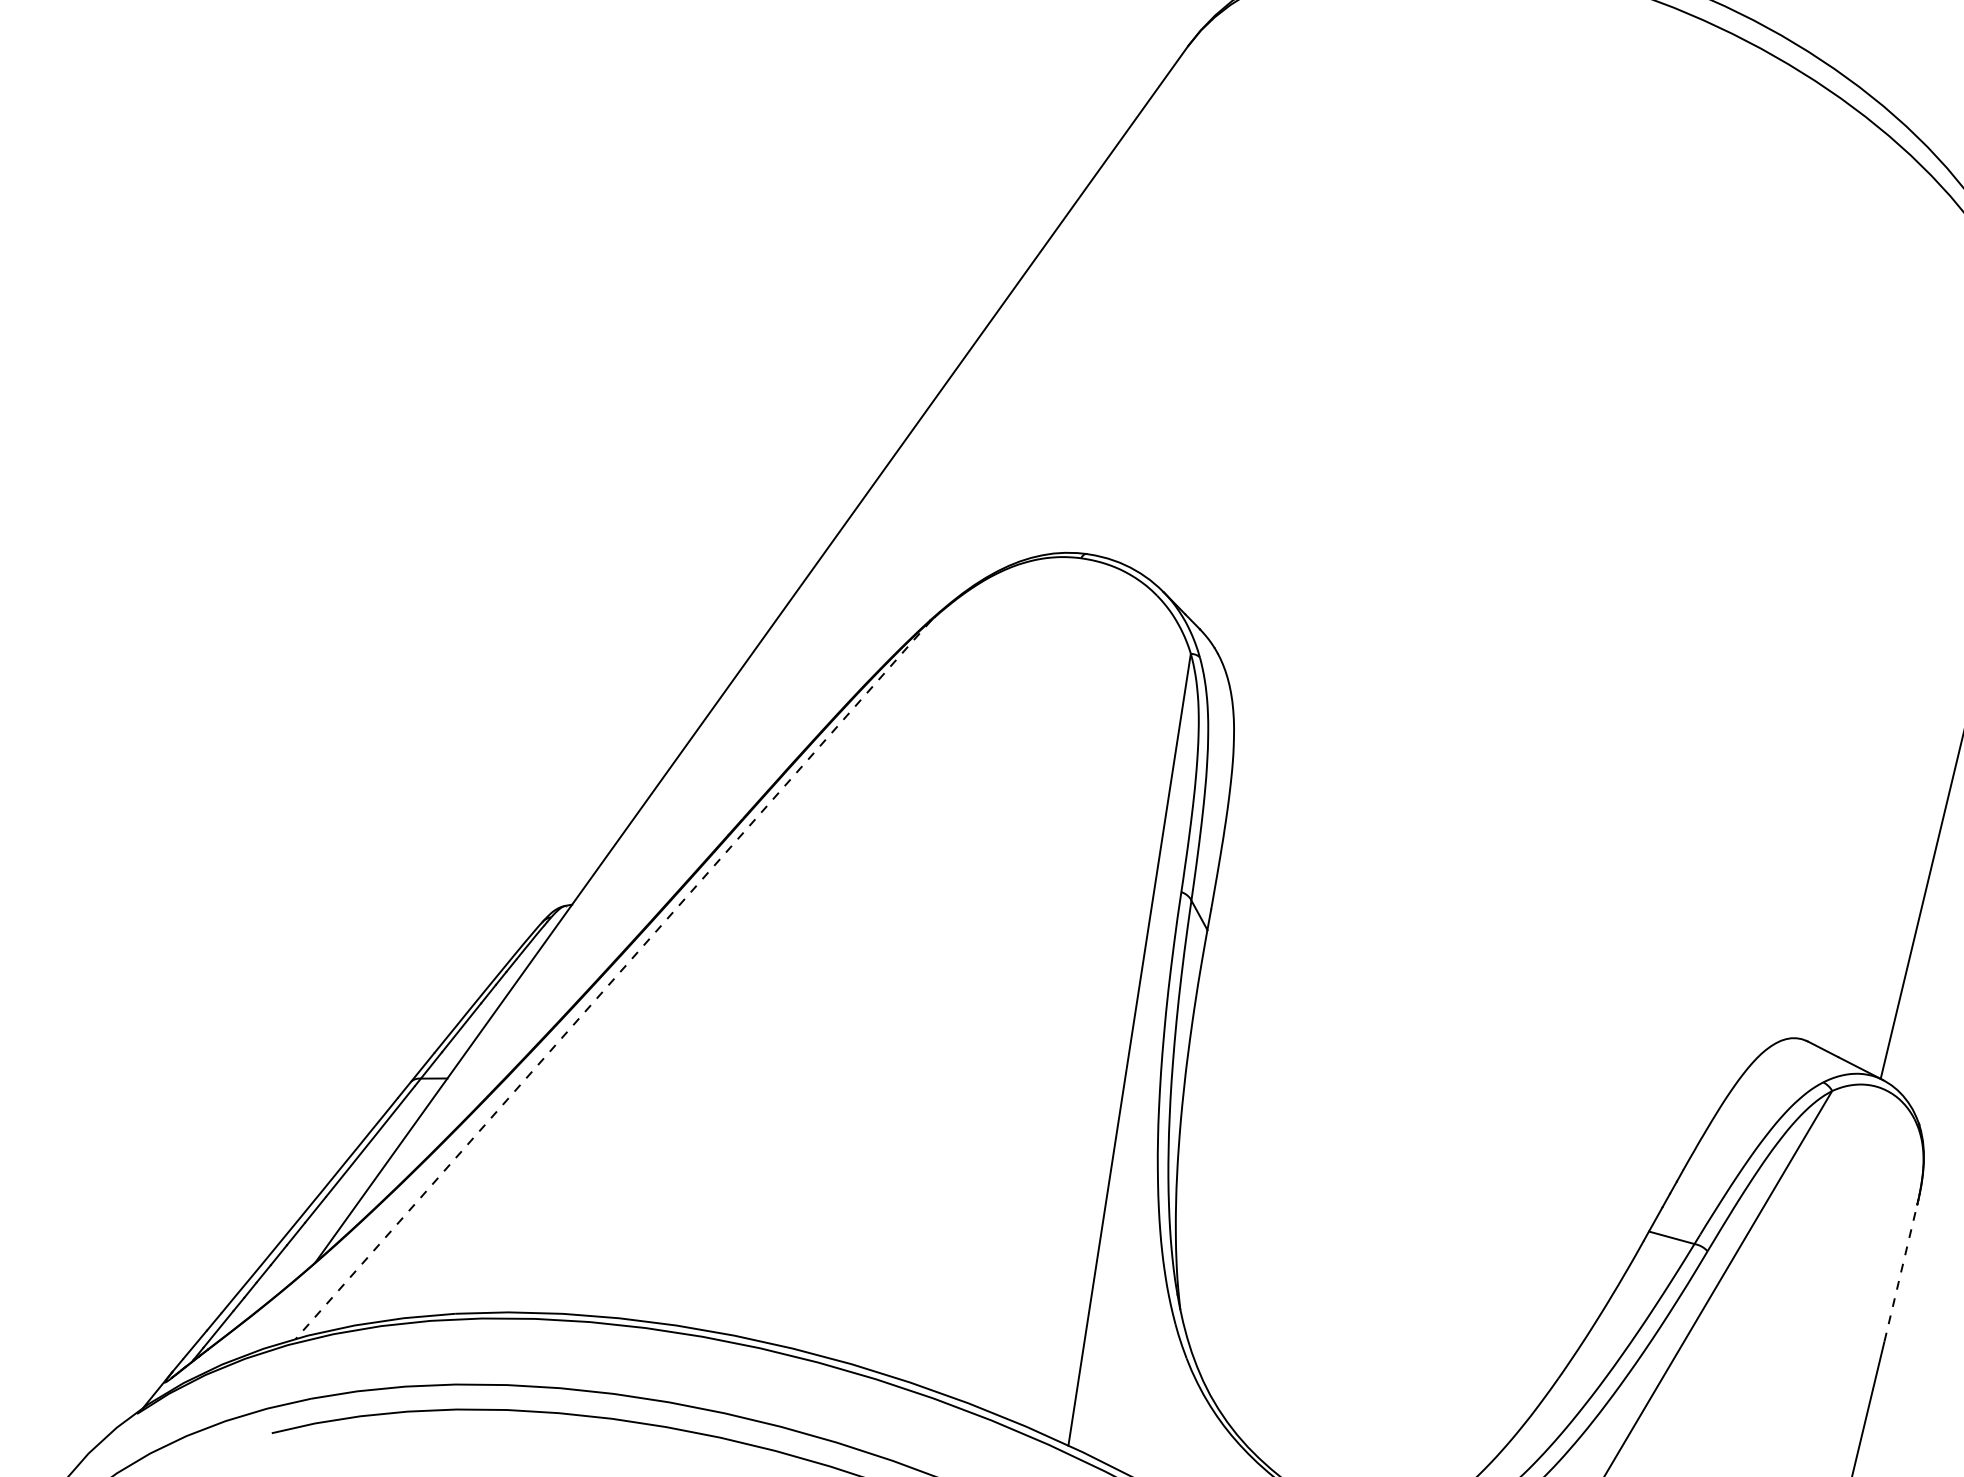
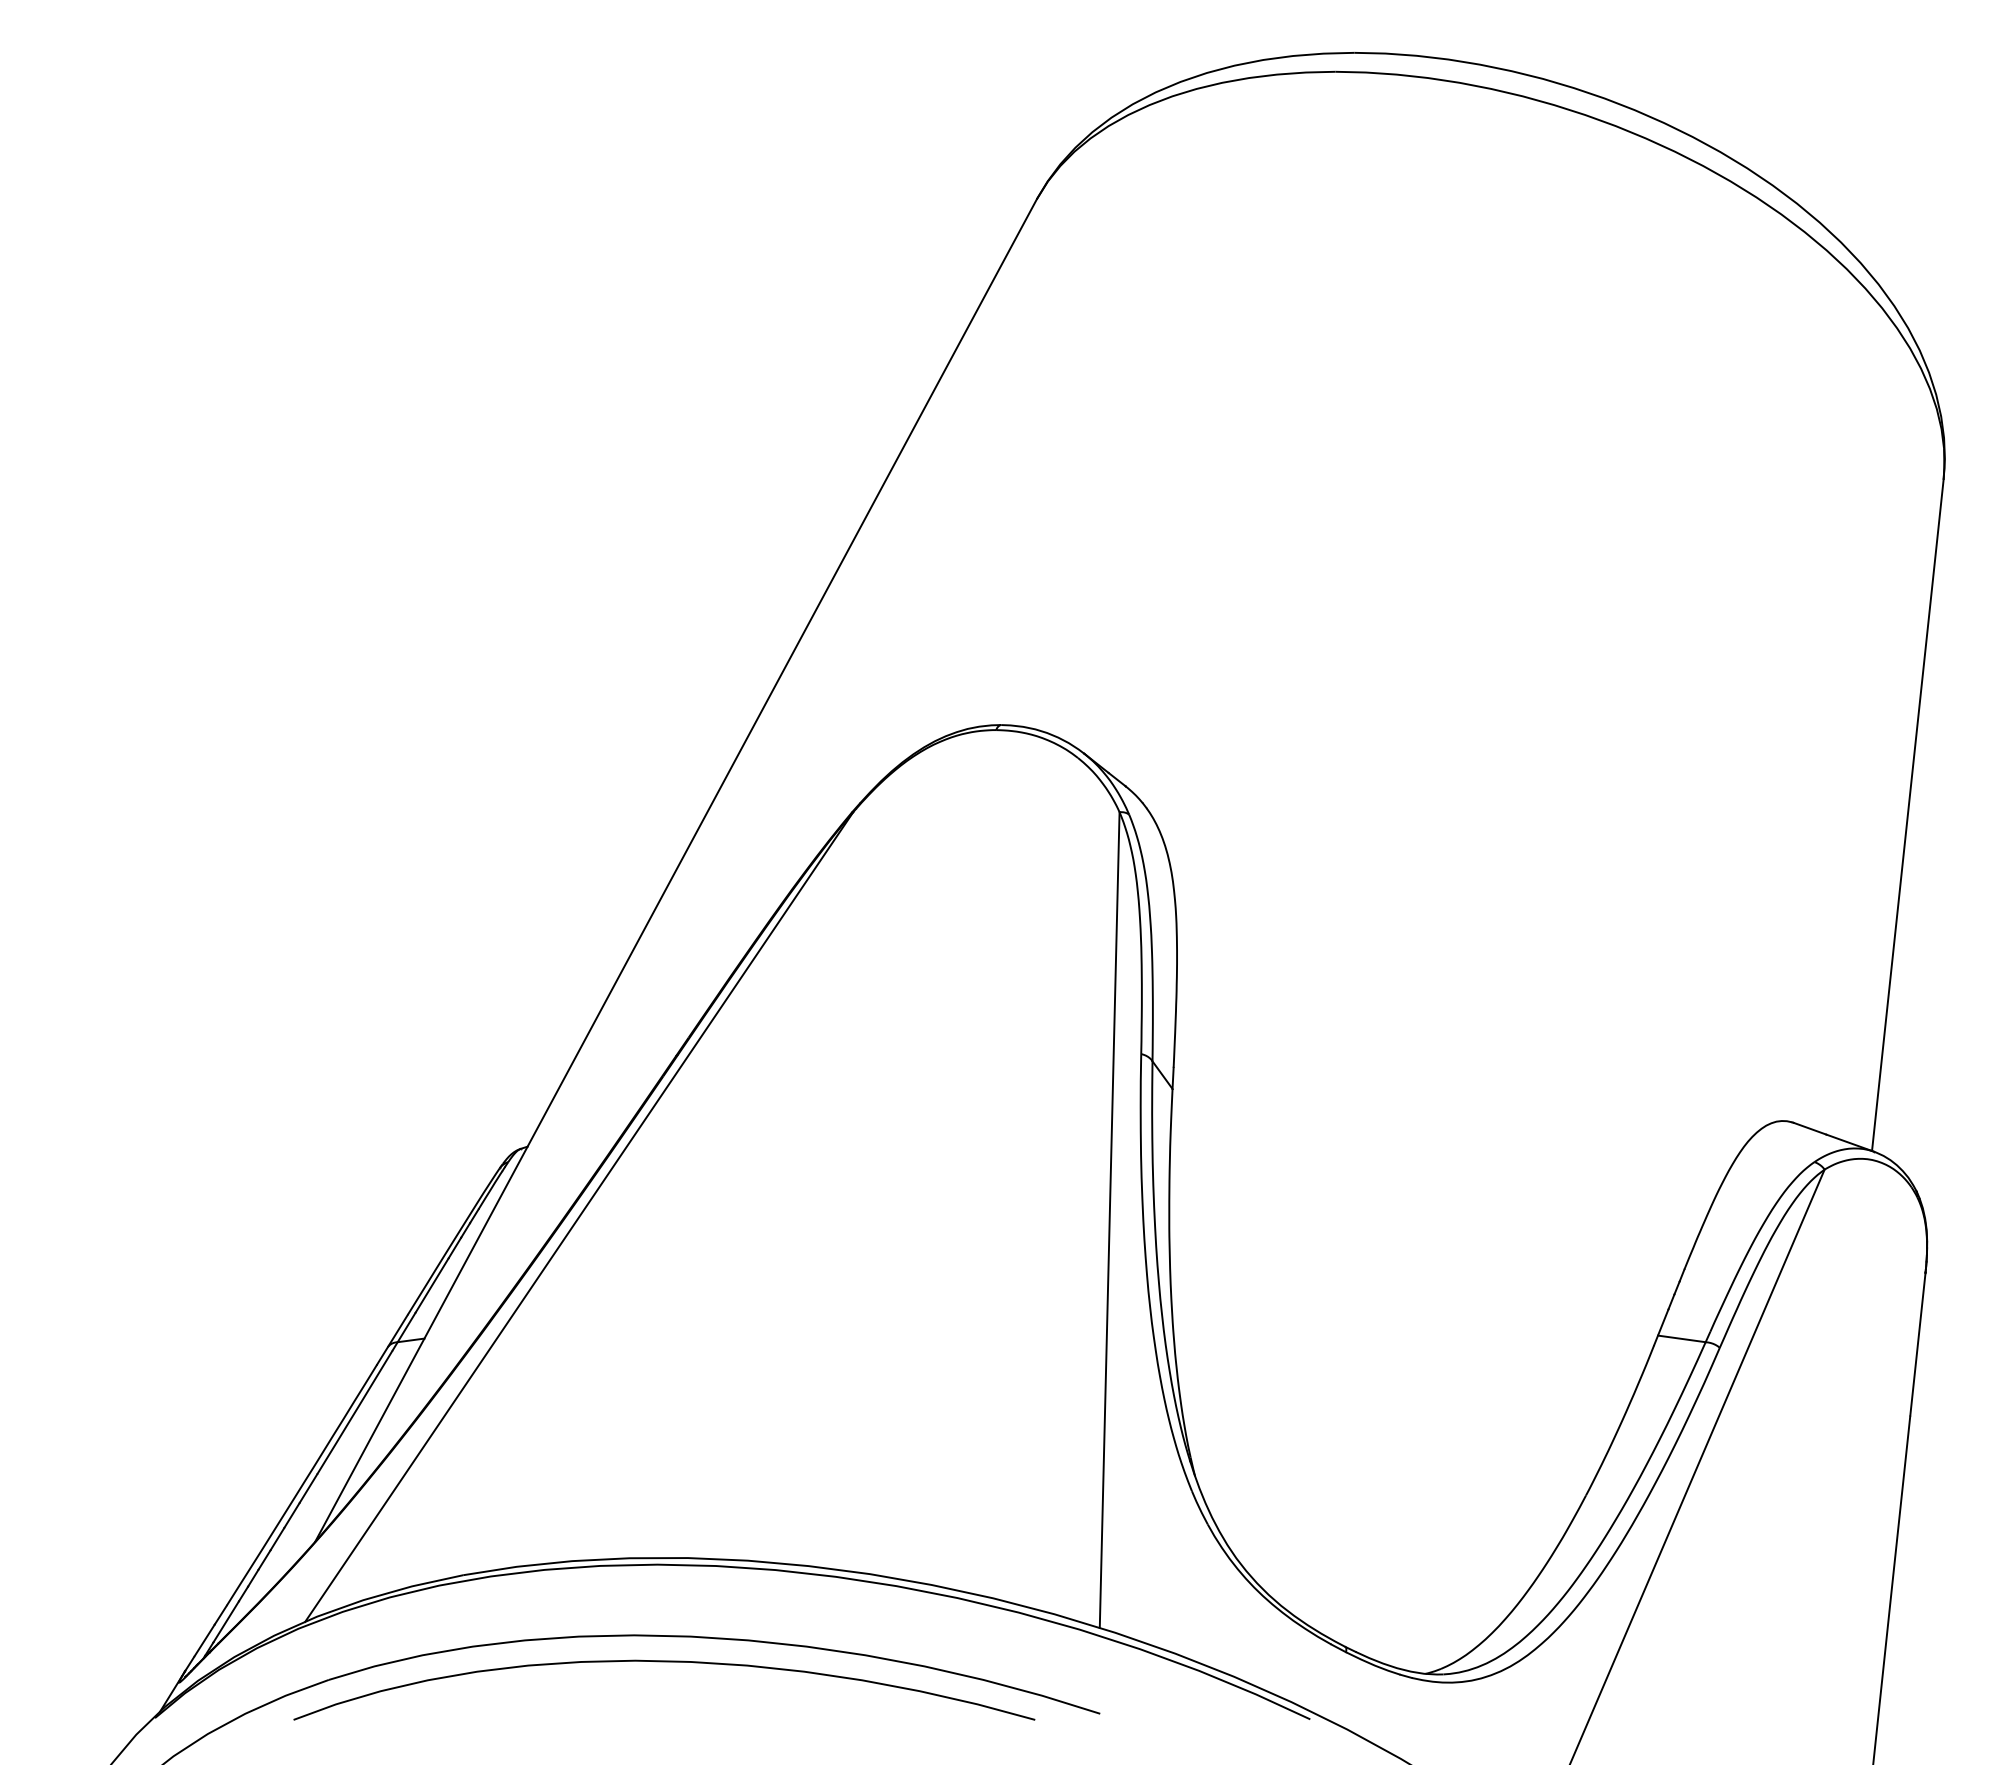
line: (613, 980) -> (579, 1217), dashed -> solid
line: (1900, 1273) -> (1917, 1344), dashed -> solid

